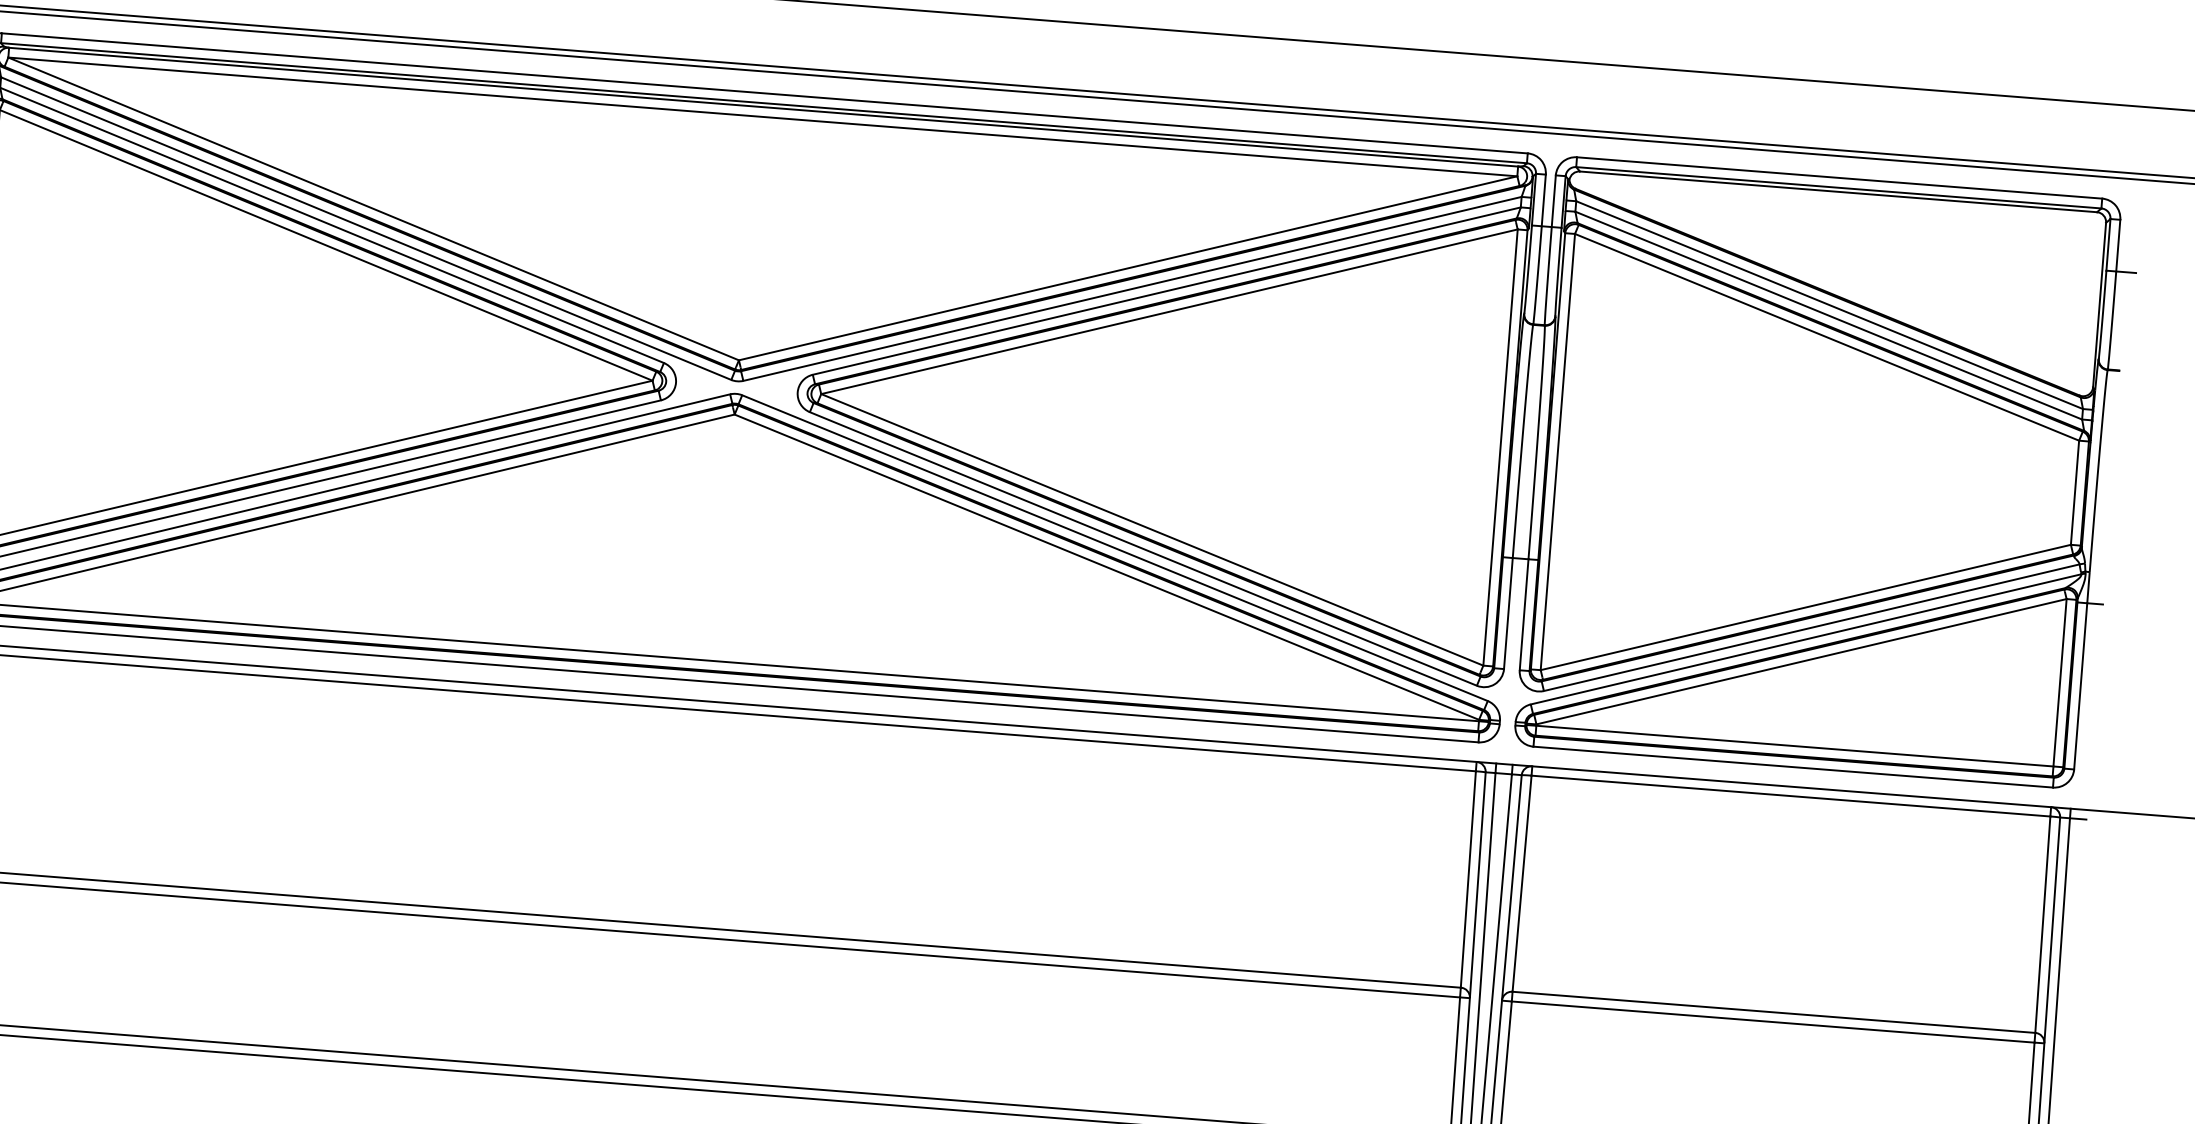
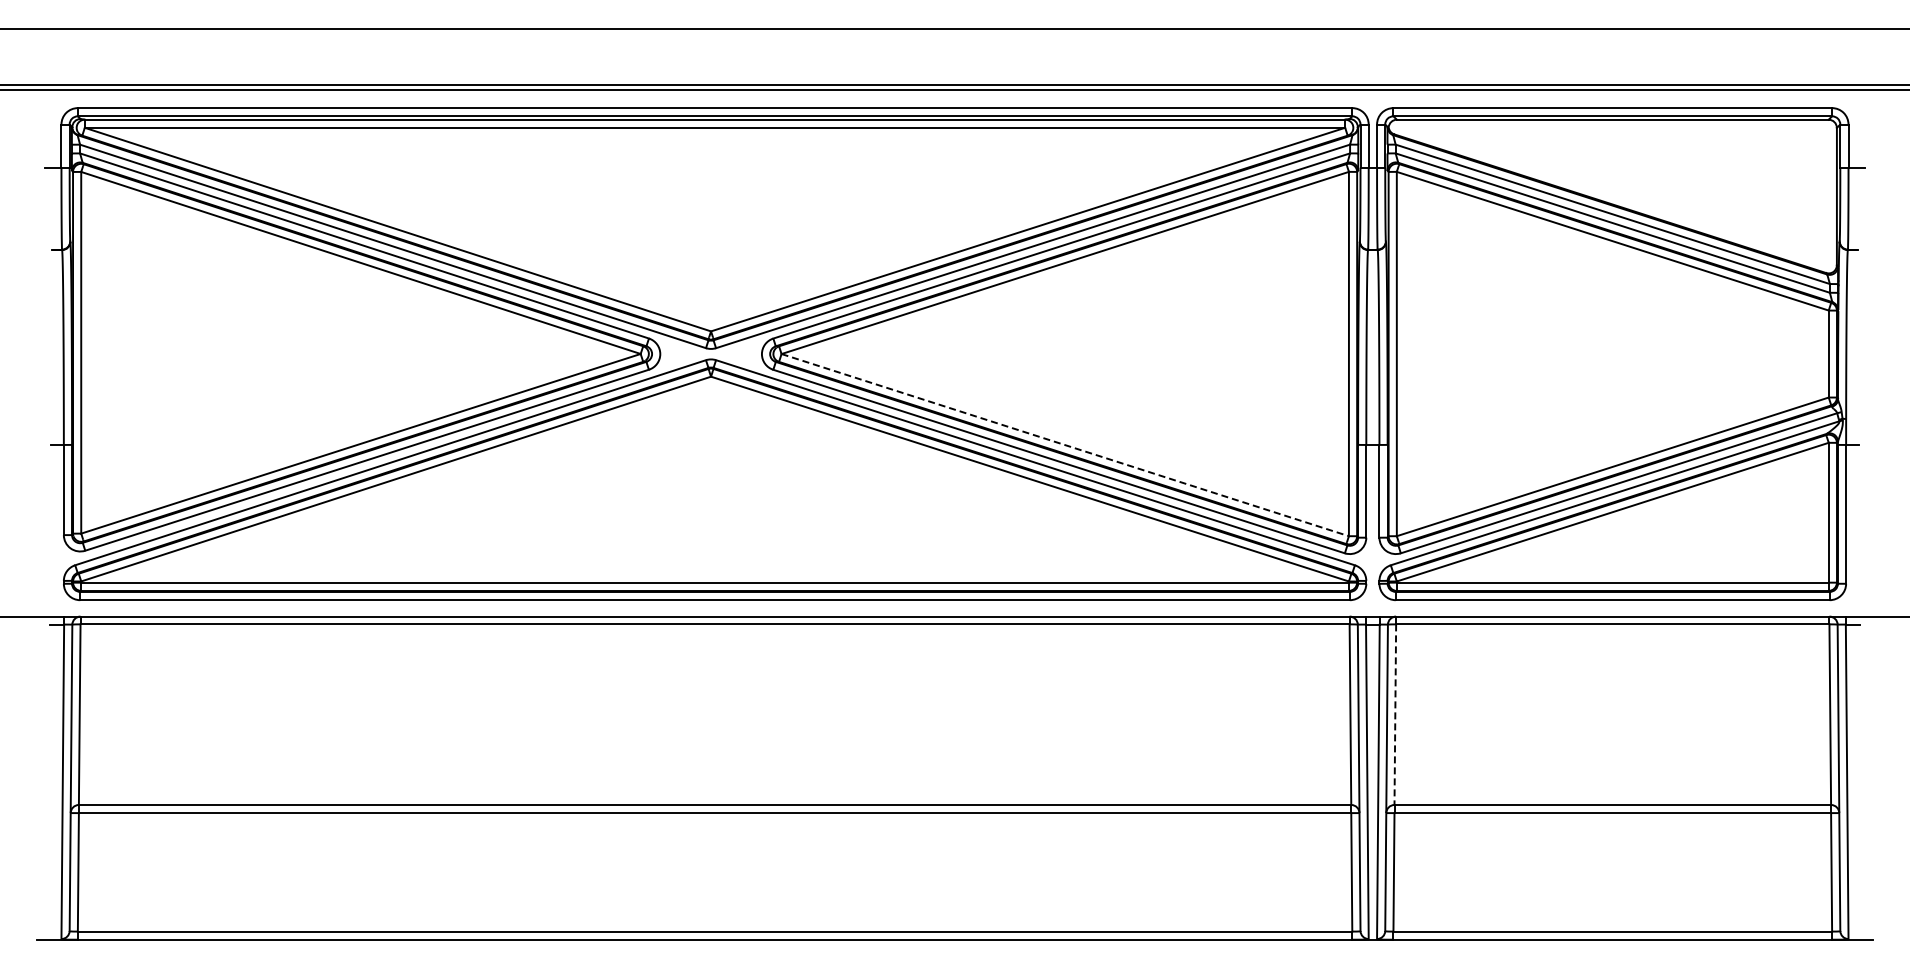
line: (1152, 530) -> (1065, 445), solid -> dashed
line: (1522, 884) -> (1395, 715), solid -> dashed

